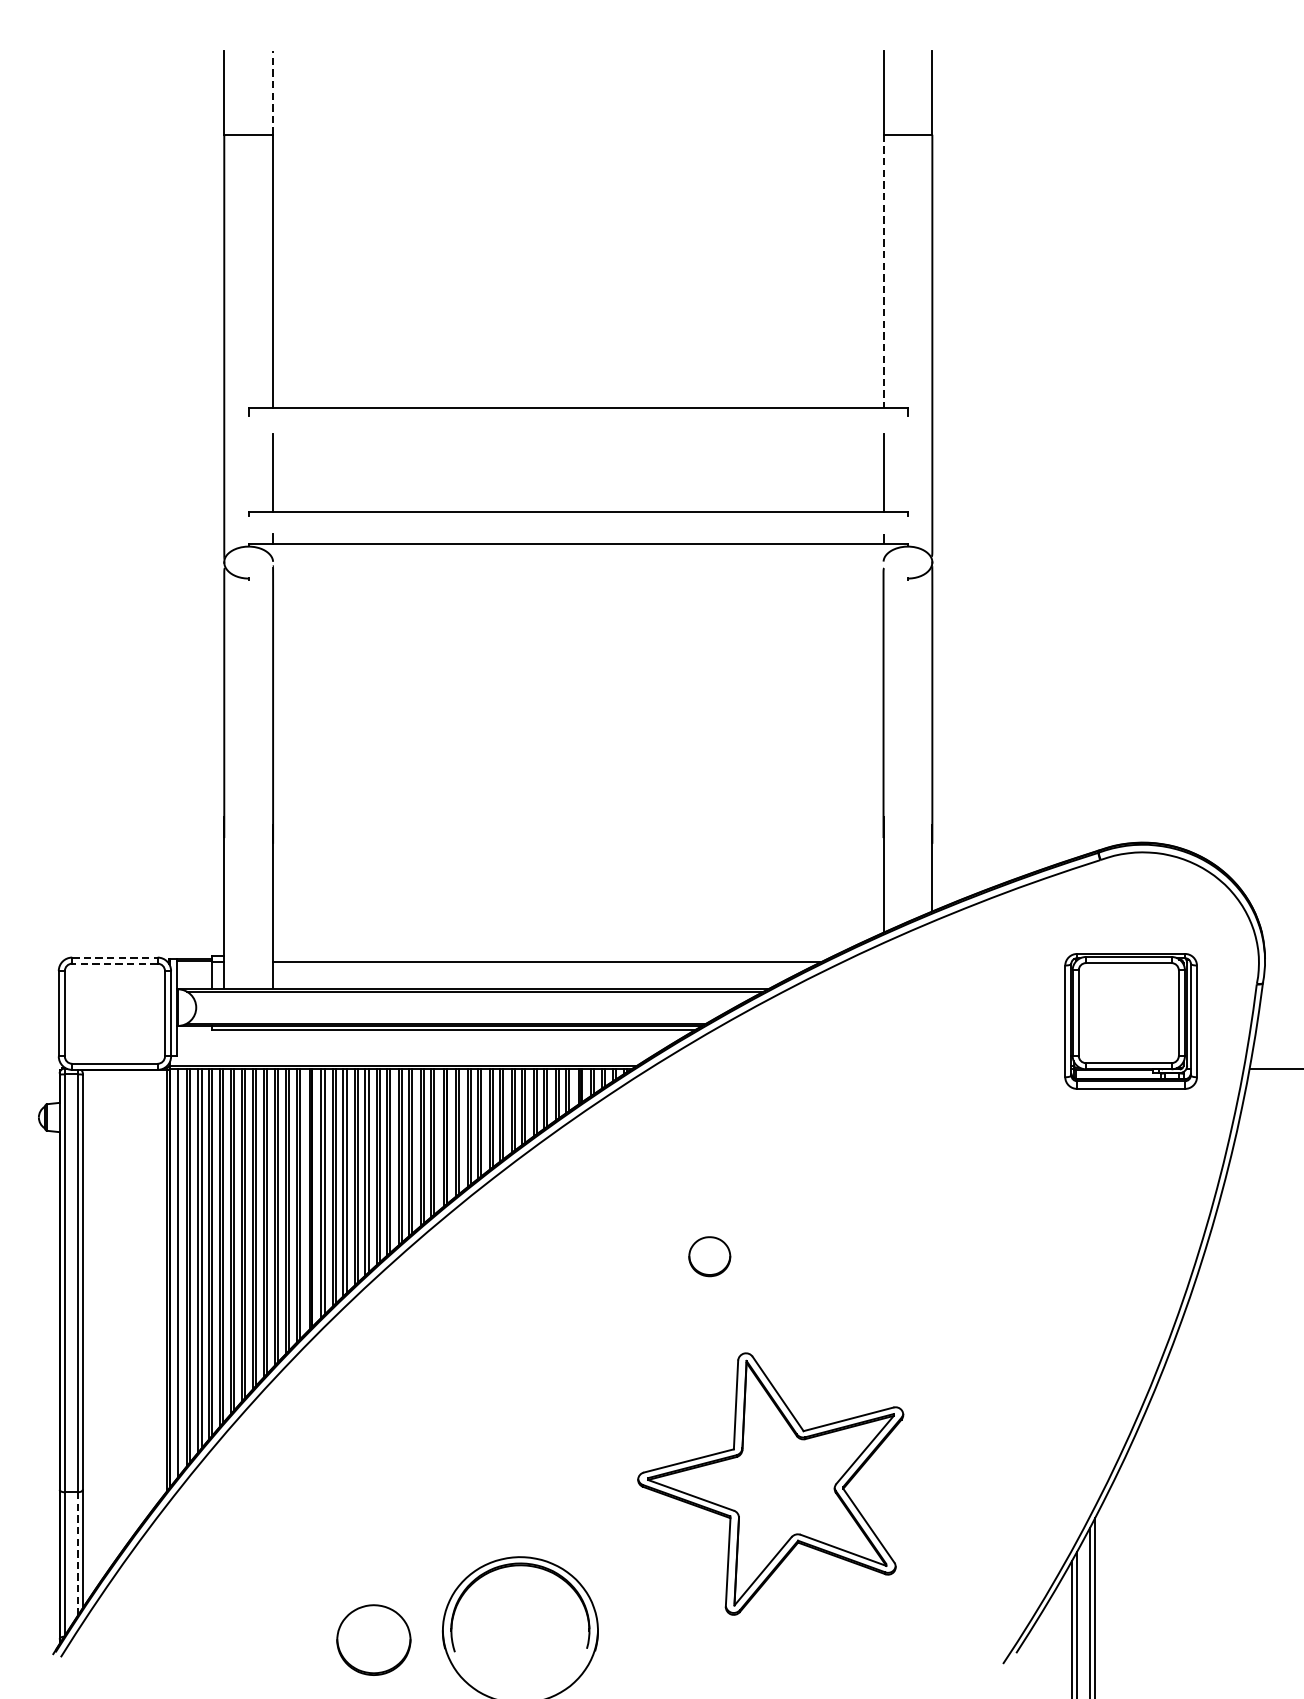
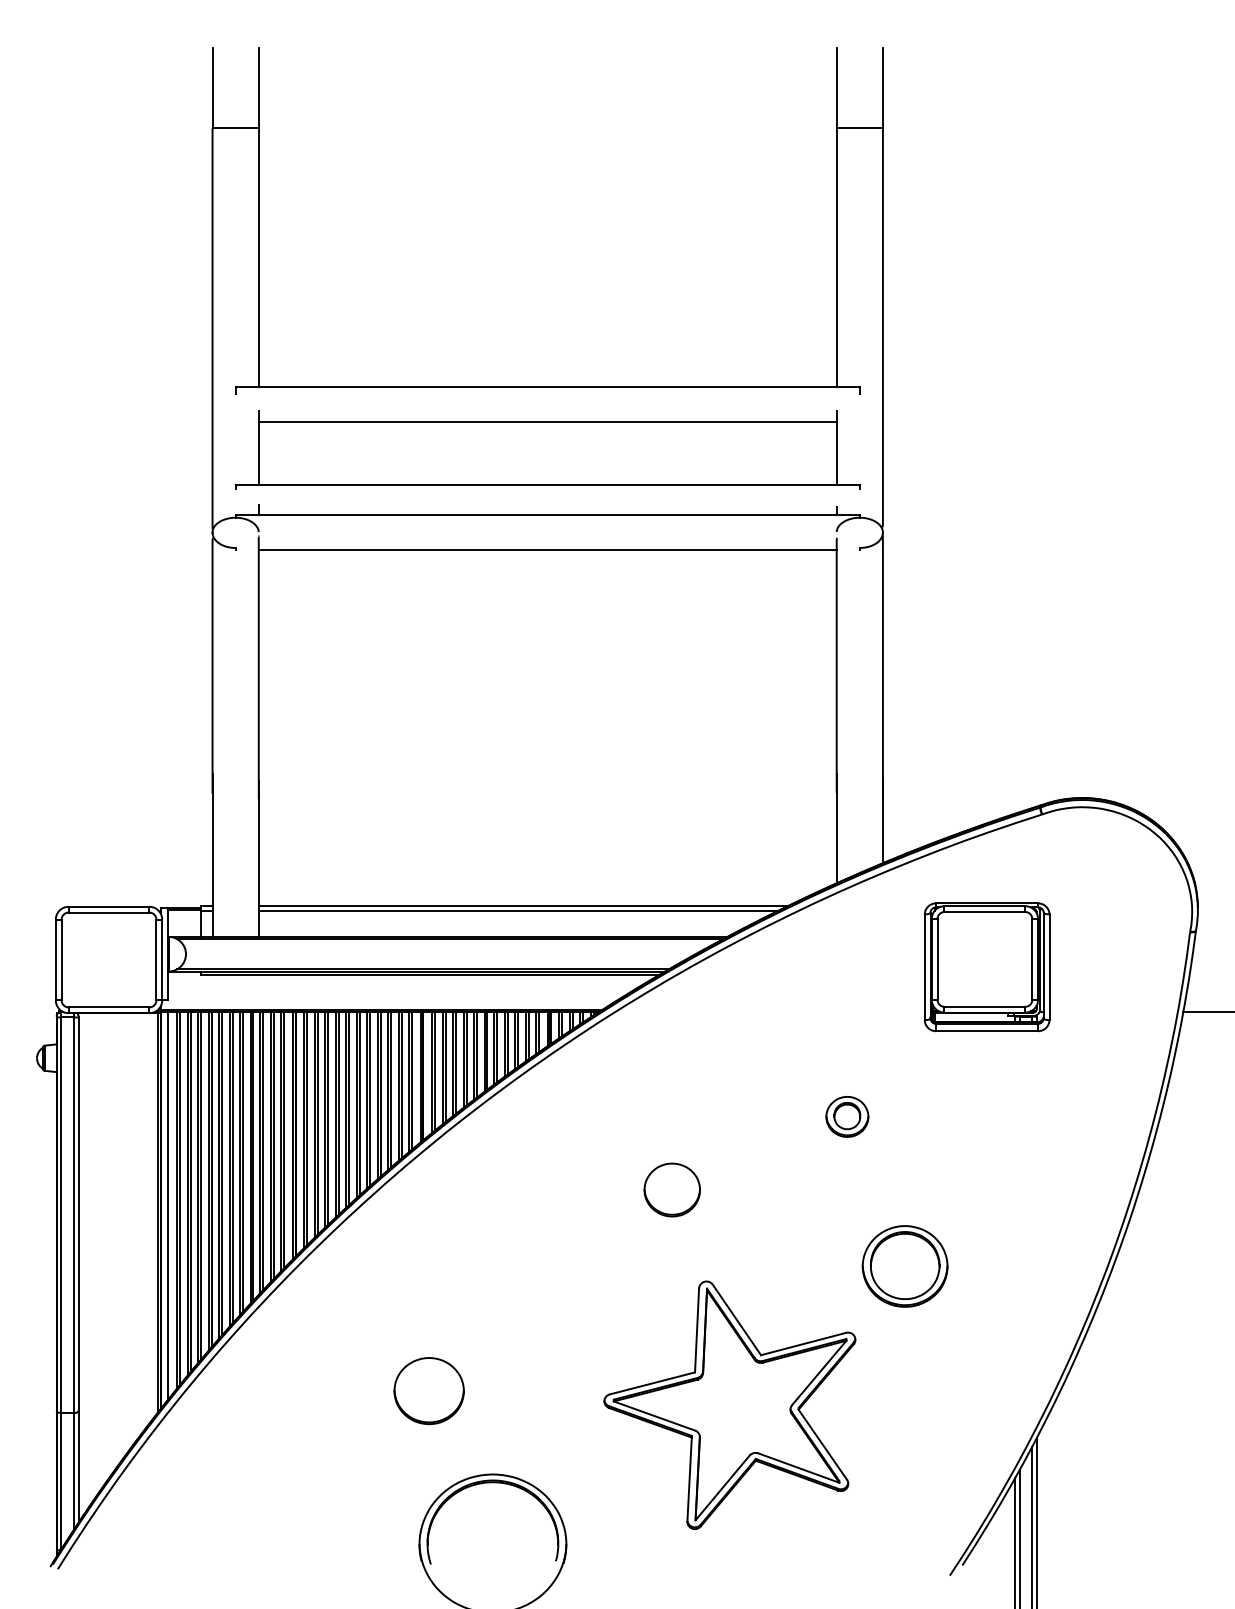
line: (272, 93) -> (258, 88), dashed -> solid
line: (883, 271) -> (836, 257), dashed -> solid
line: (578, 444) -> (547, 421), added
line: (578, 580) -> (547, 549), added
line: (552, 956) -> (523, 905), added
line: (115, 957) -> (109, 906), dashed -> solid
line: (114, 963) -> (108, 912), dashed -> solid
part: (1130, 1021) -> (986, 967), moved
part: (894, 1179) -> (847, 1116), added
part: (709, 1256) -> (671, 1189), size x1.43
part: (955, 1337) -> (904, 1266), added
line: (78, 1552) -> (74, 1470), dashed -> solid
part: (373, 1640) -> (428, 1391), moved

